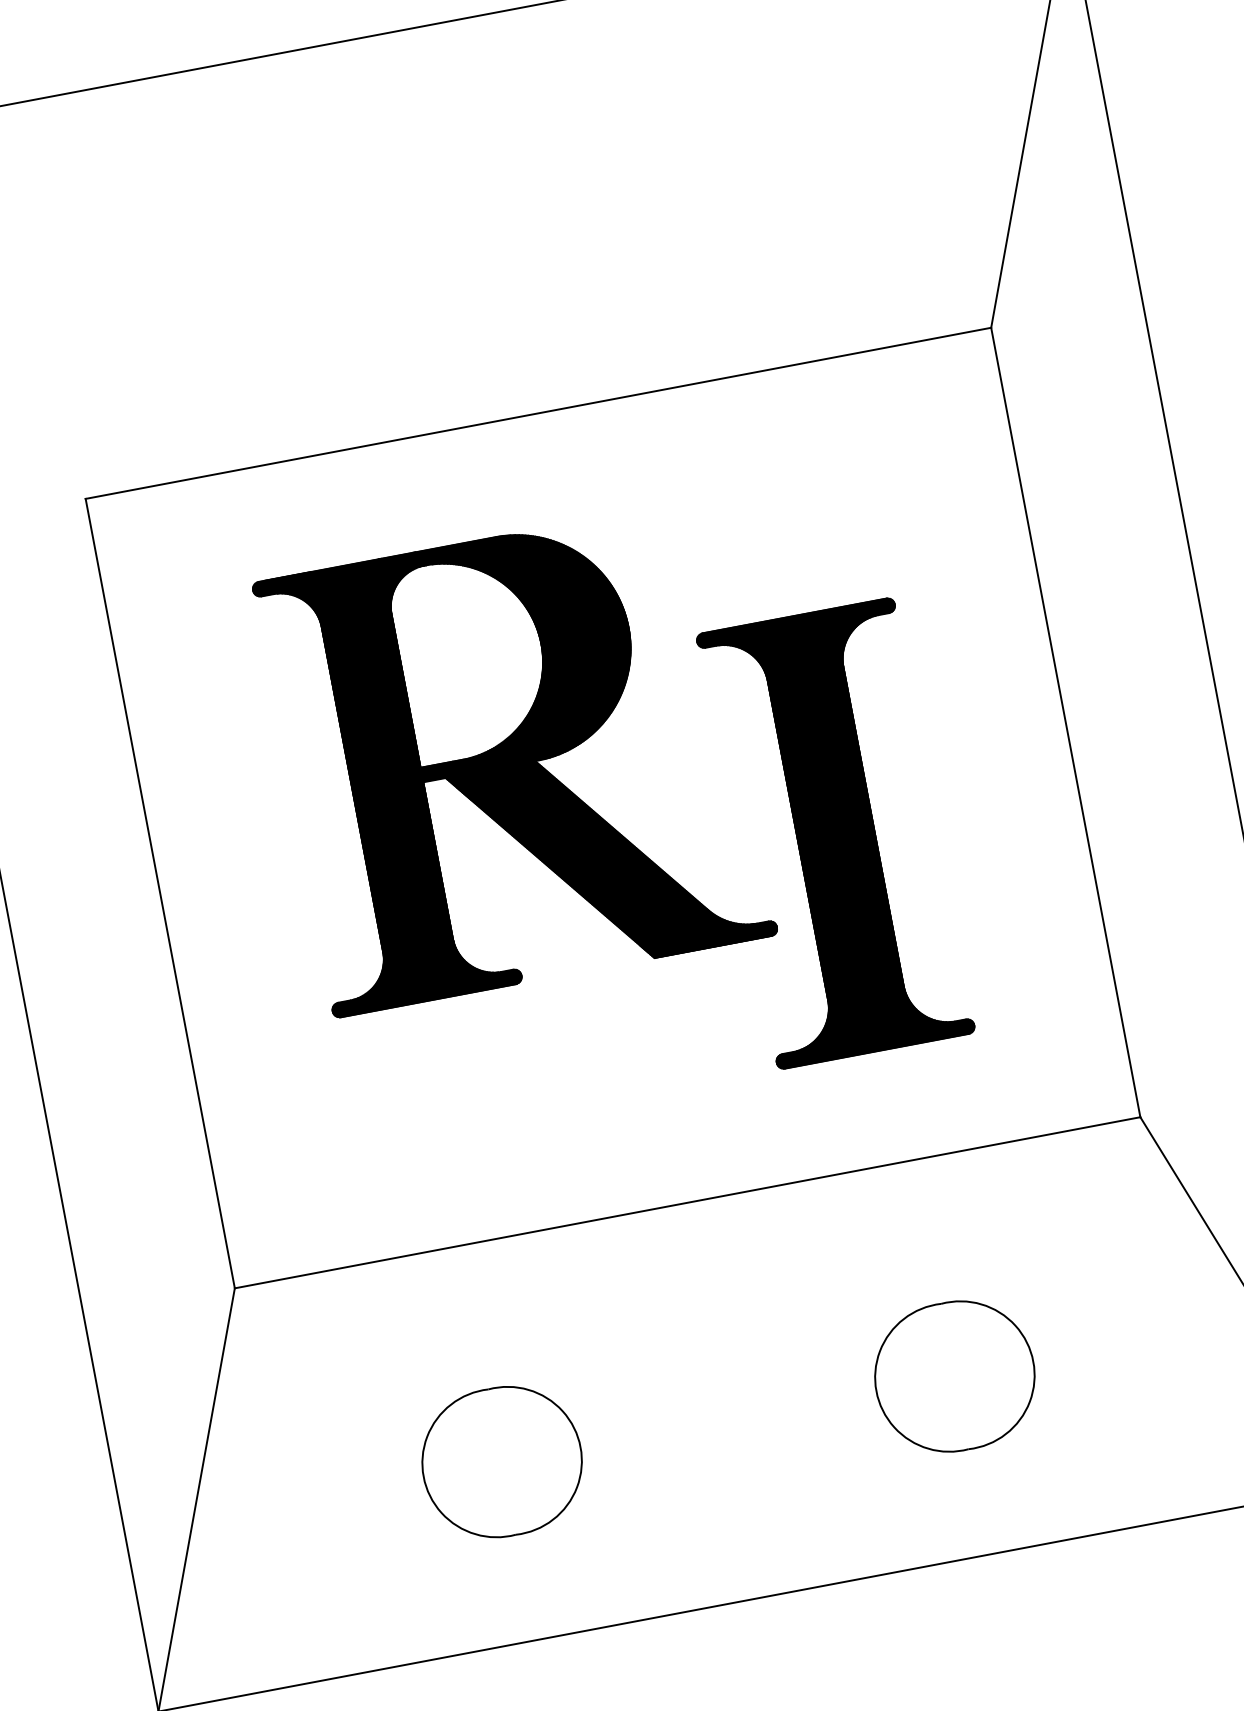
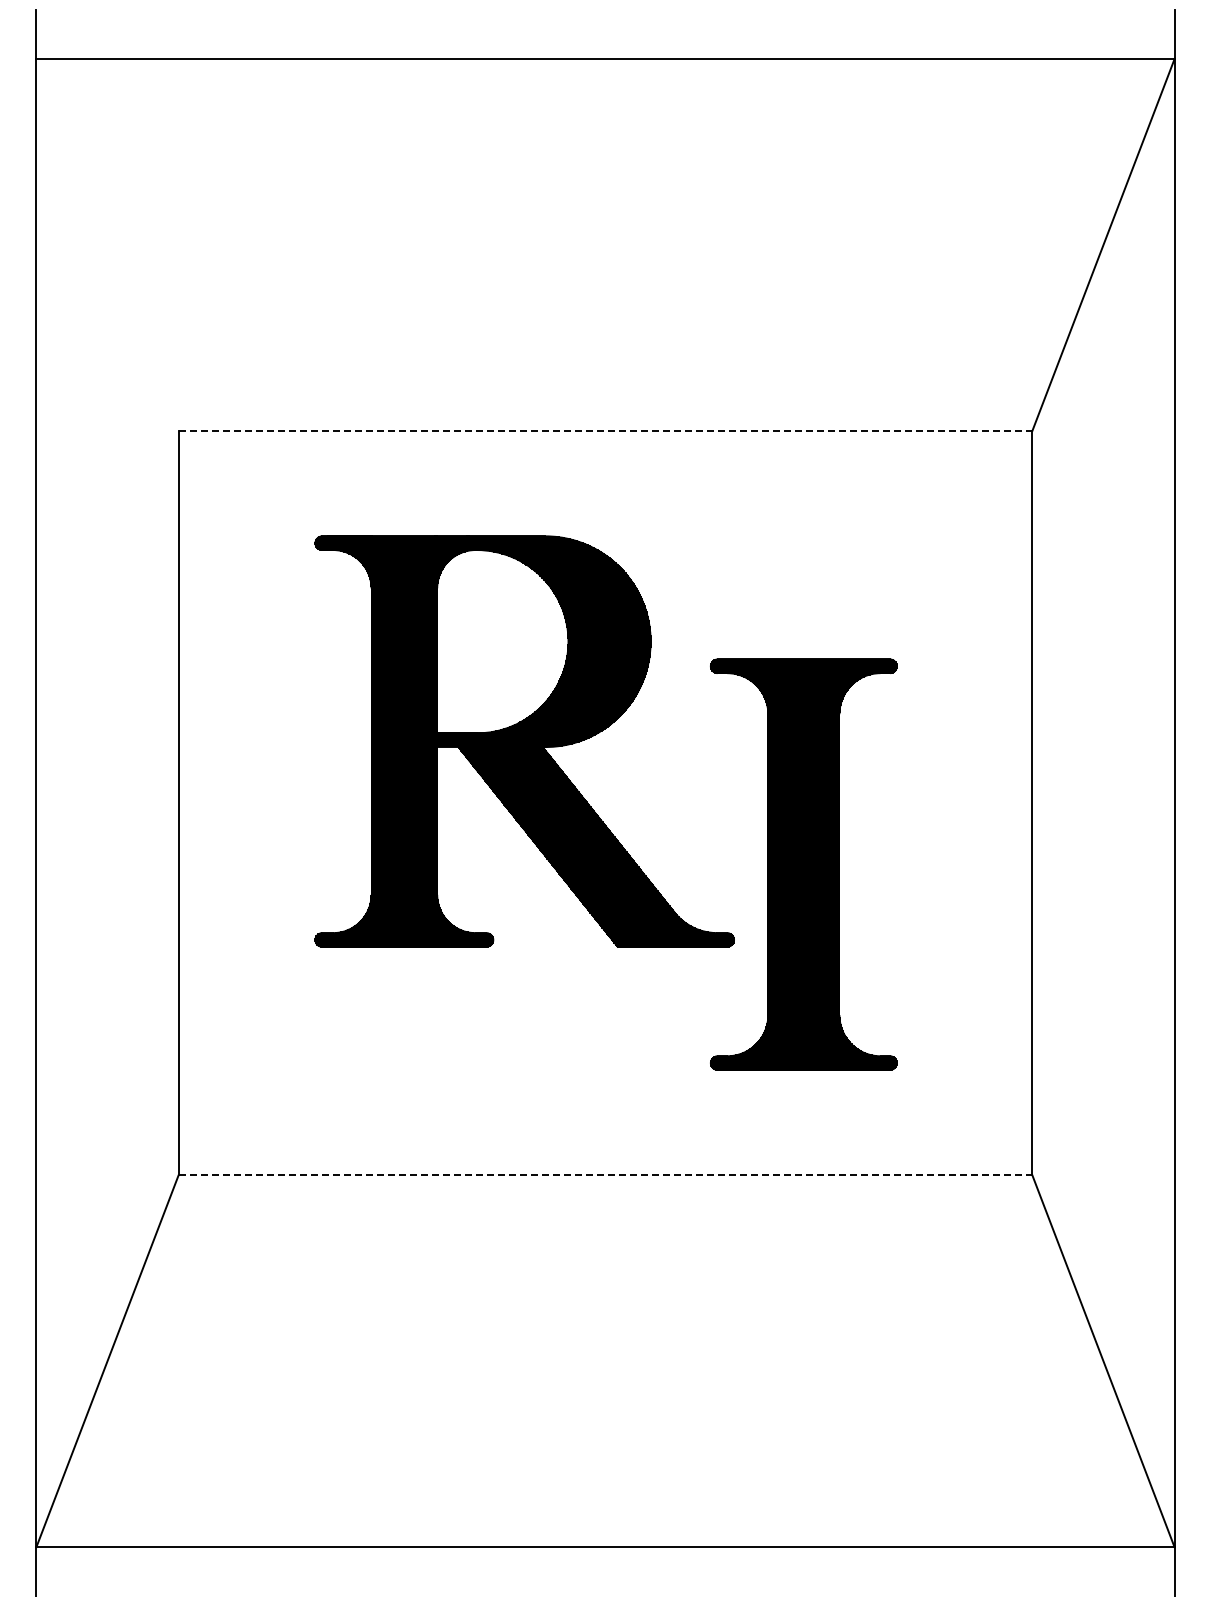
line: (538, 413) -> (605, 431), solid -> dashed
line: (687, 1202) -> (605, 1175), solid -> dashed
part: (954, 1376) -> (818, 1379), removed
part: (501, 1462) -> (391, 1379), removed

